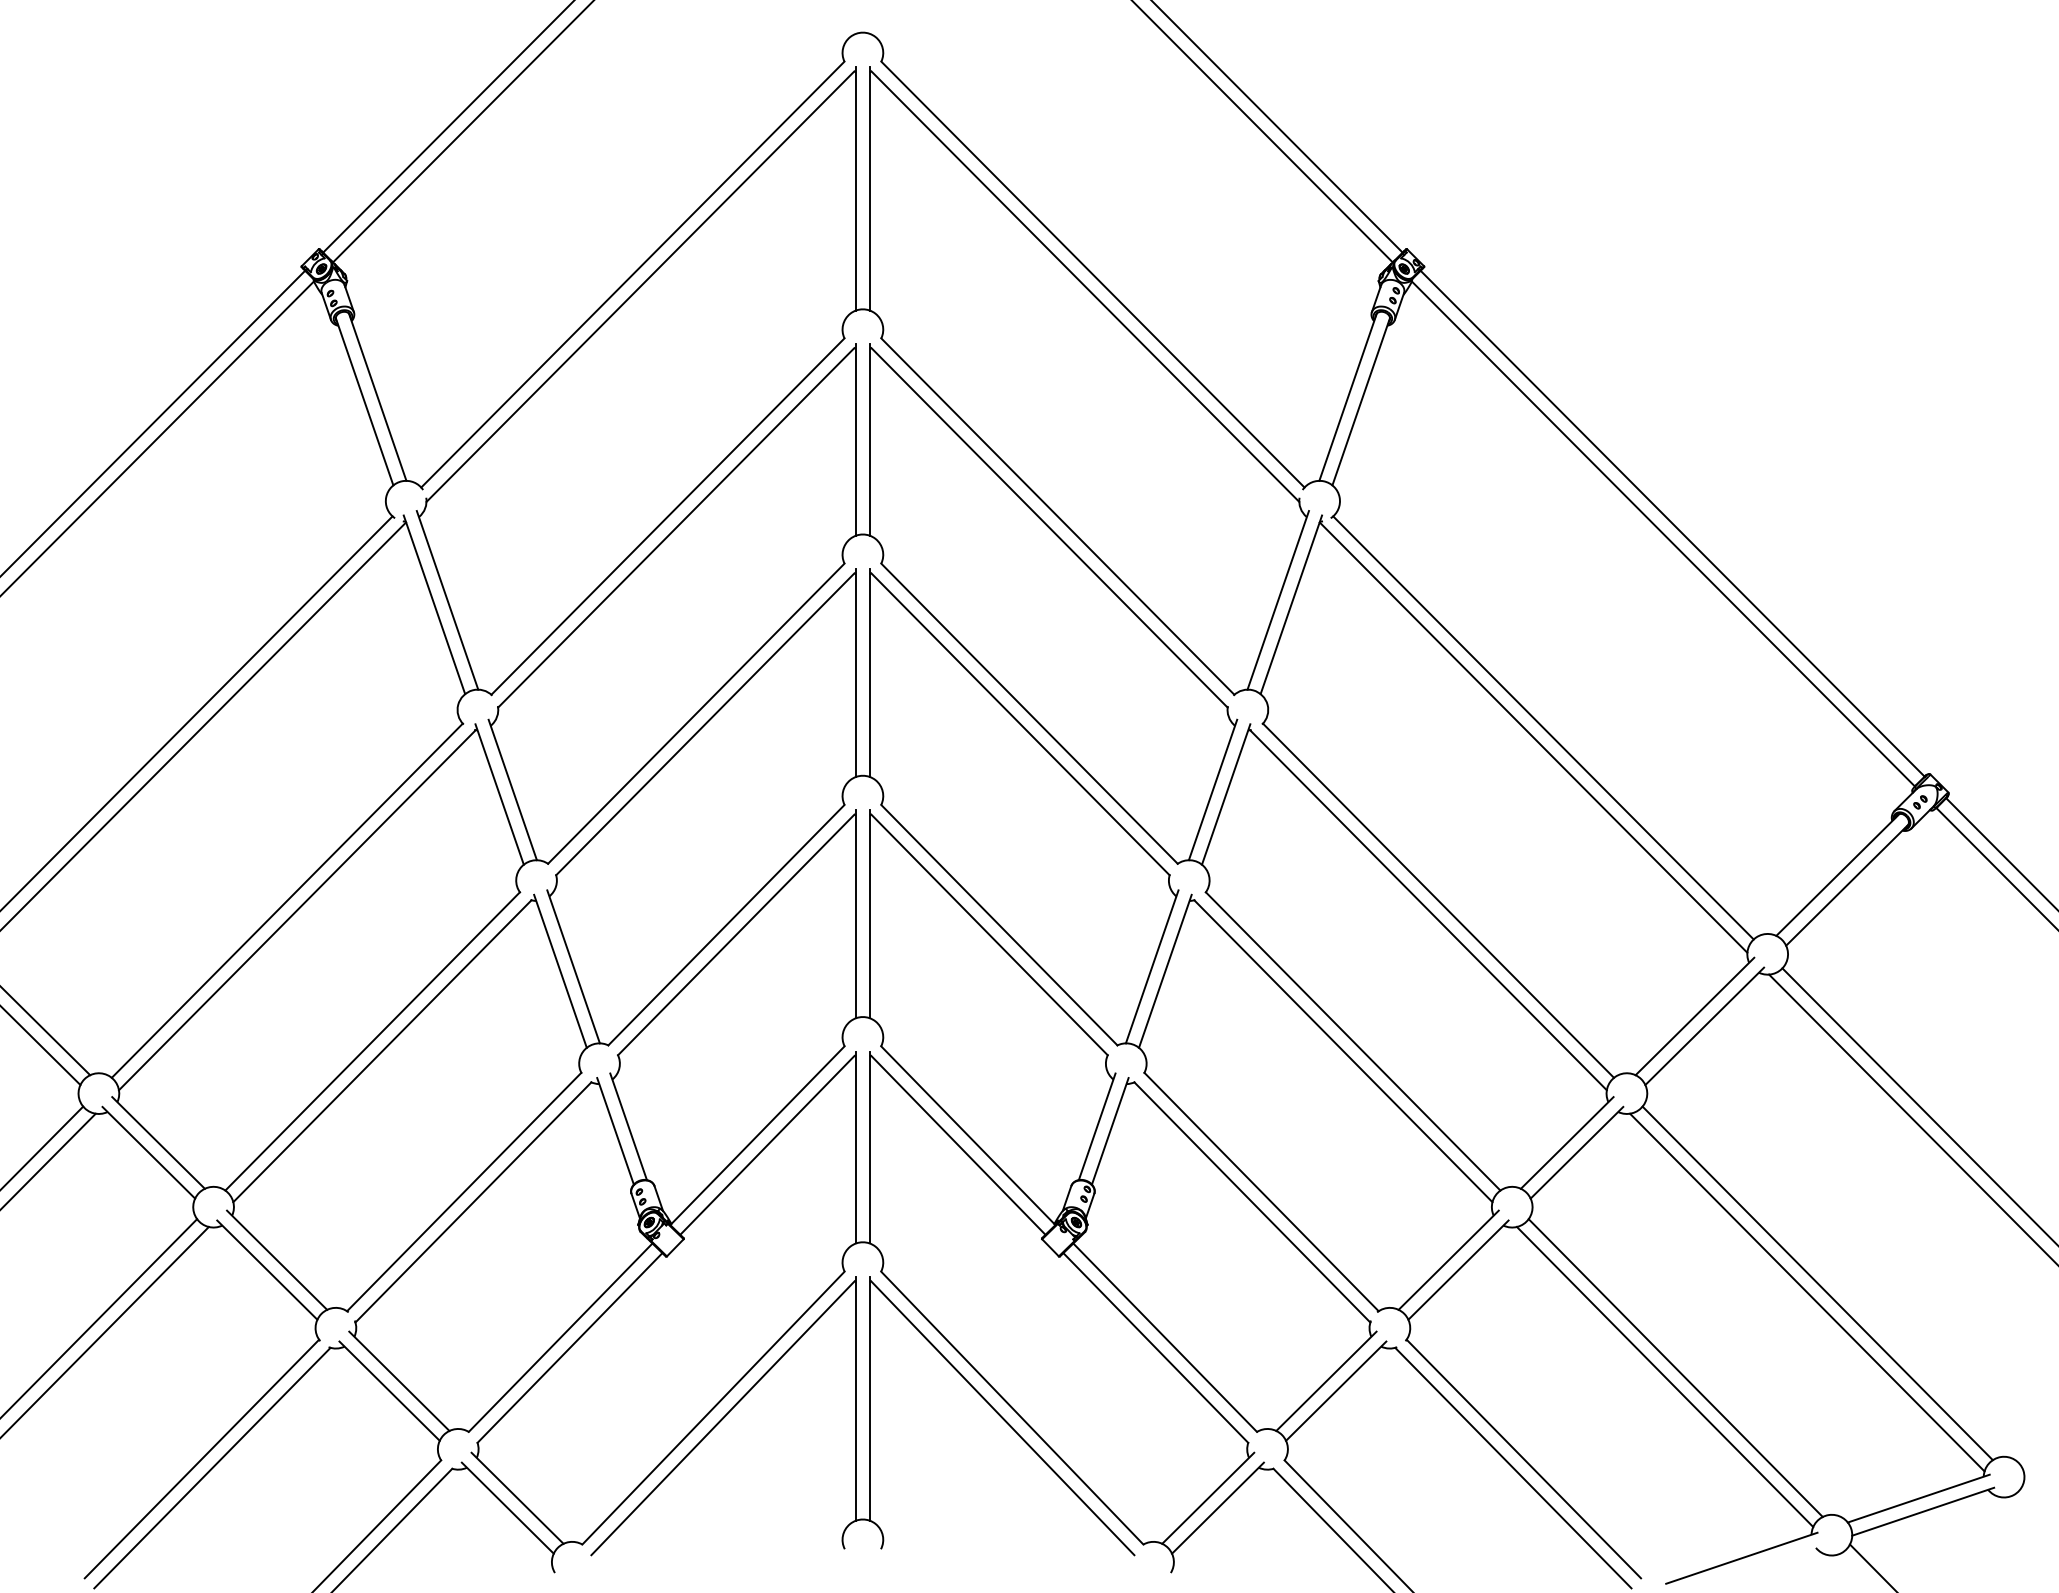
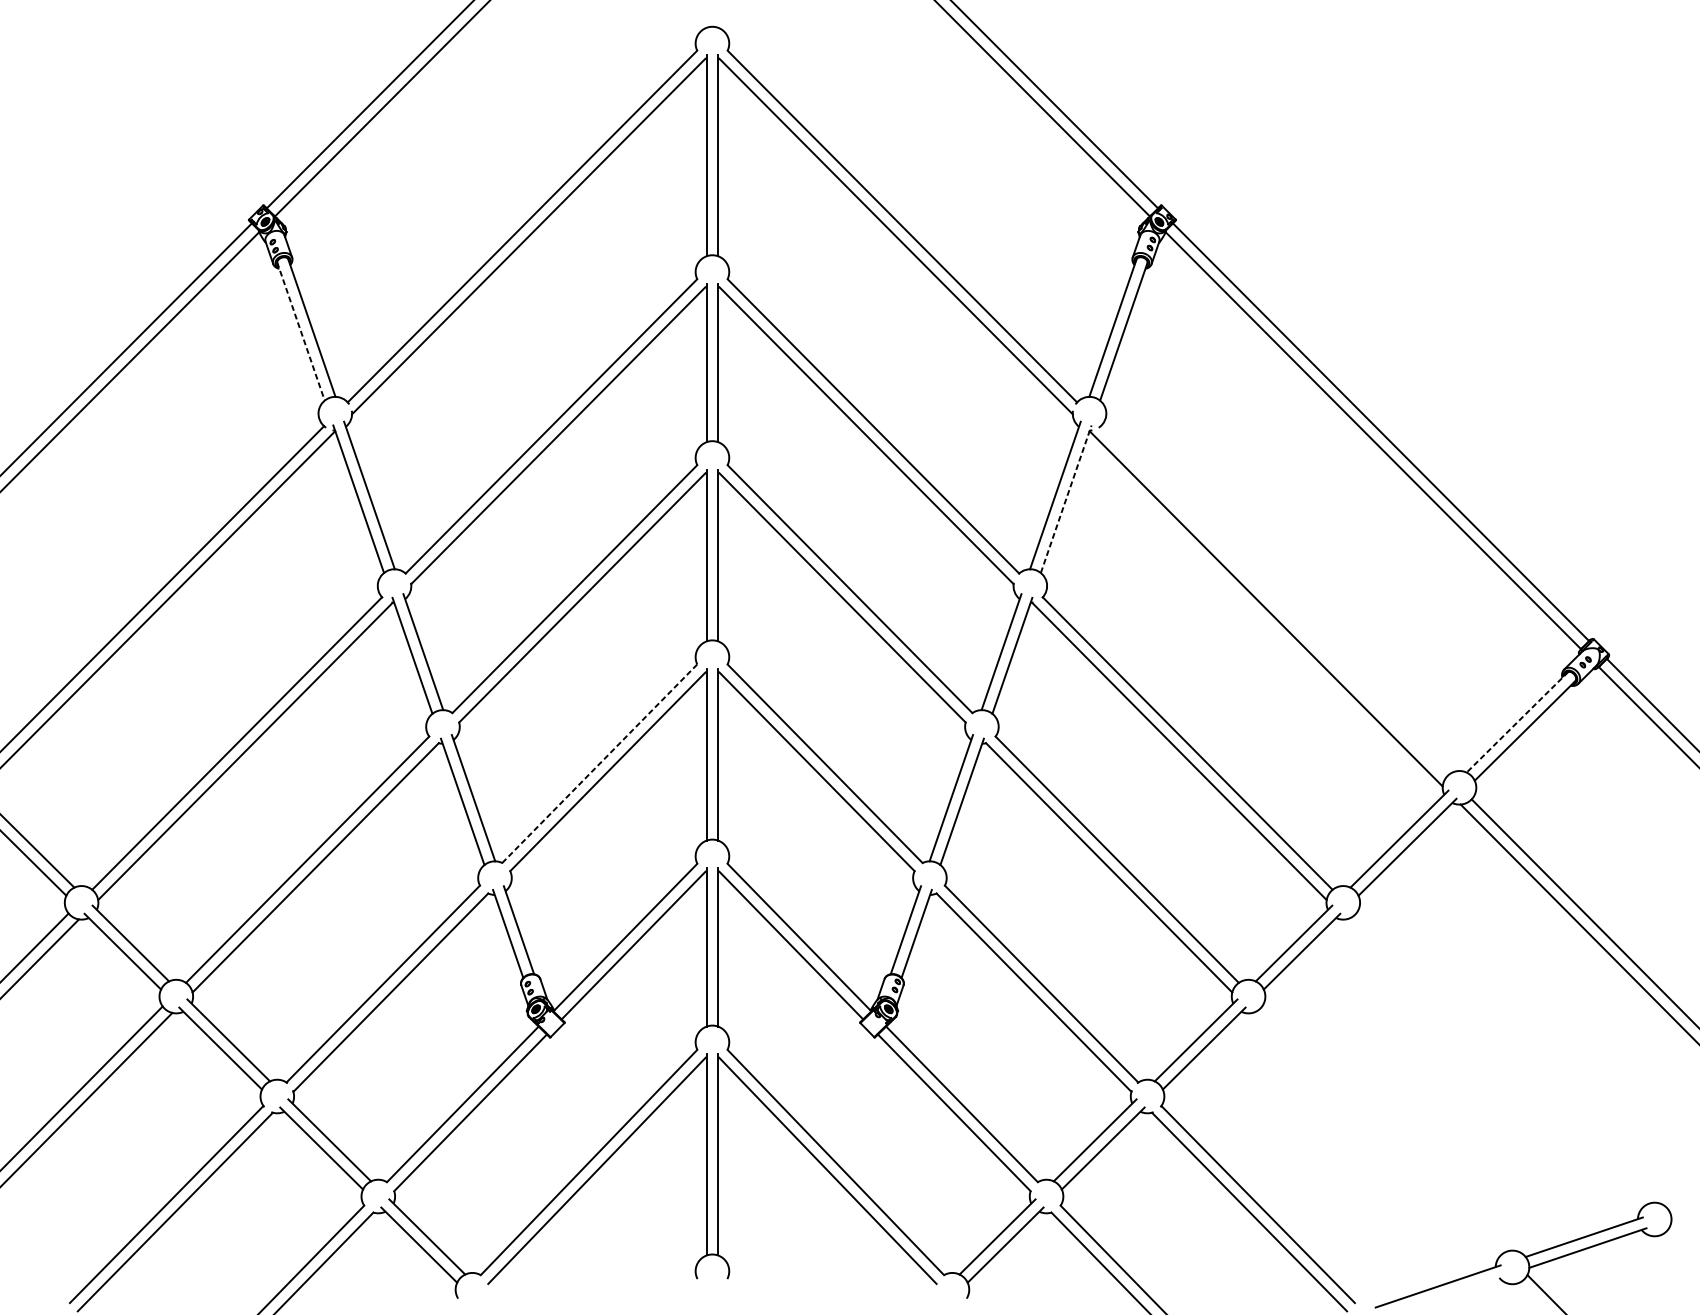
line: (364, 401) -> (300, 331), solid -> dashed
line: (1291, 604) -> (1066, 498), solid -> dashed
line: (1543, 727) -> (1274, 600), removed
line: (1838, 874) -> (1517, 721), solid -> dashed
line: (726, 925) -> (599, 764), solid -> dashed
line: (1817, 1283) -> (1500, 1059), removed
line: (1807, 1292) -> (1492, 1067), removed
line: (1675, 1367) -> (1383, 1128), removed
line: (1664, 1376) -> (1374, 1136), removed

